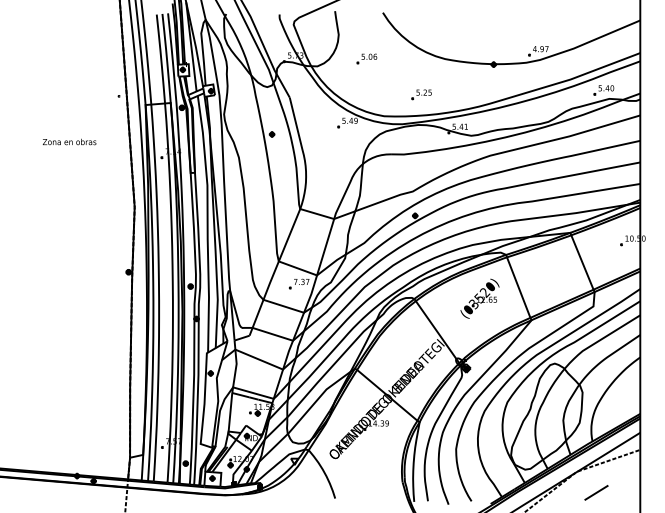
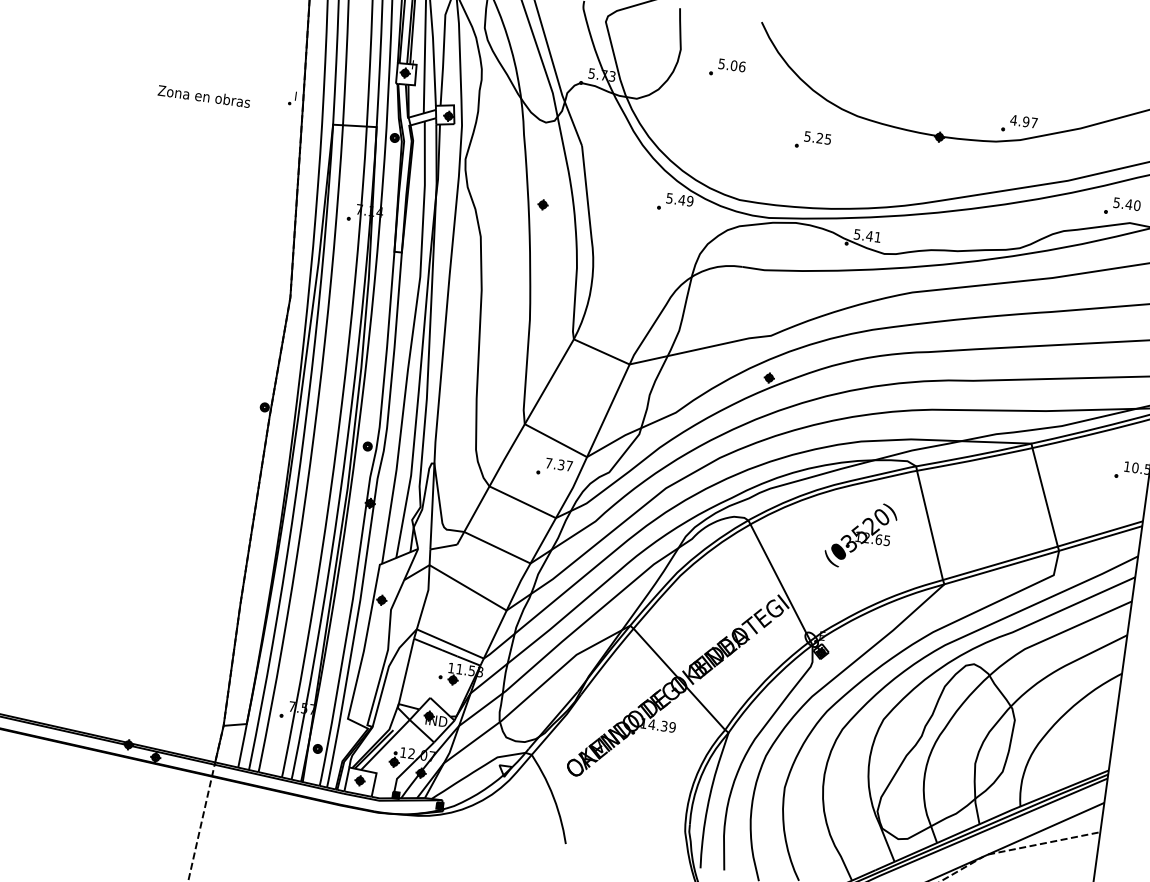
part: (366, 58) -> (726, 67), moved
part: (421, 94) -> (812, 140), moved
text: (69, 141) -> (204, 95), moved

